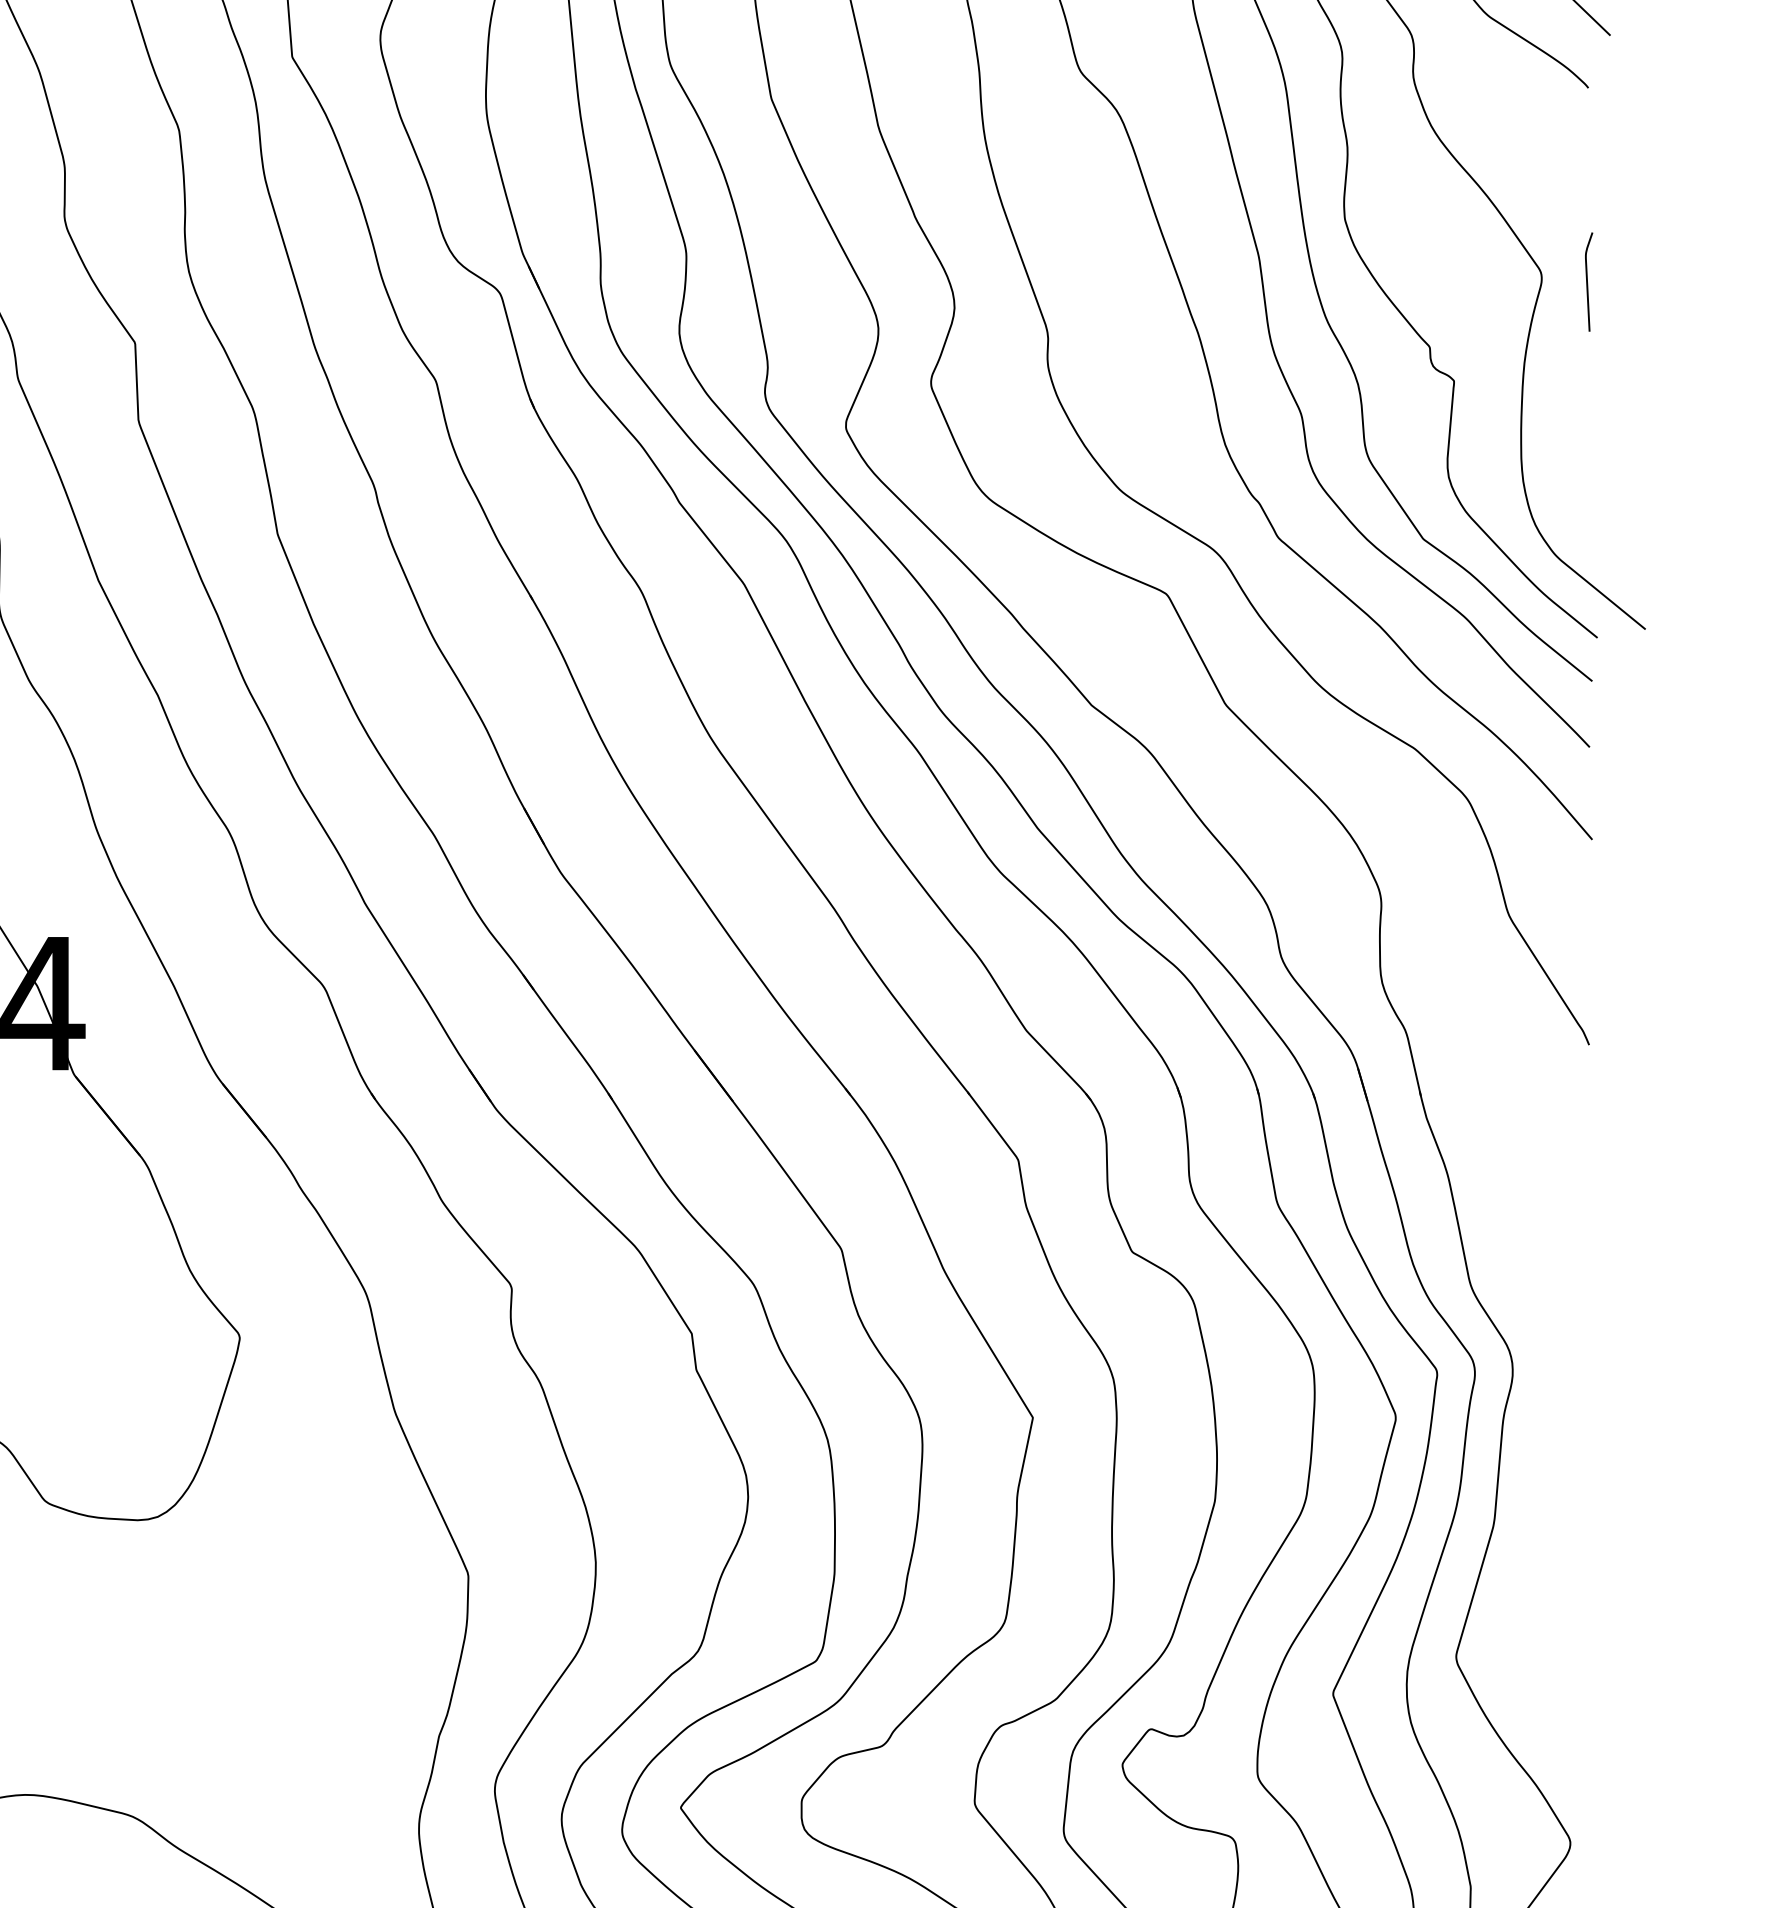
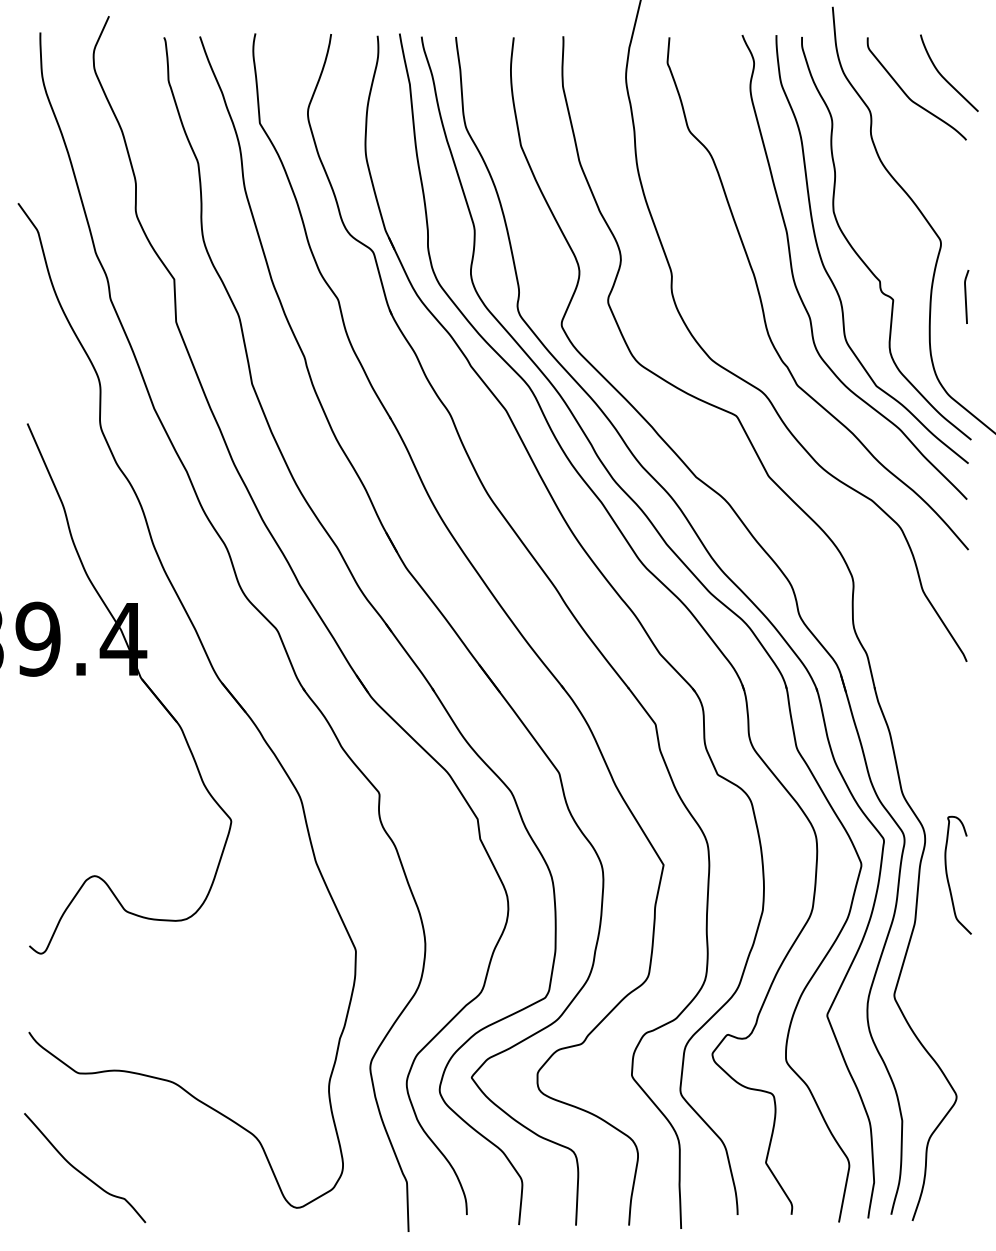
curve: (1588, 281) -> (966, 296), moved
curve: (1555, 1440) -> (948, 877), added

